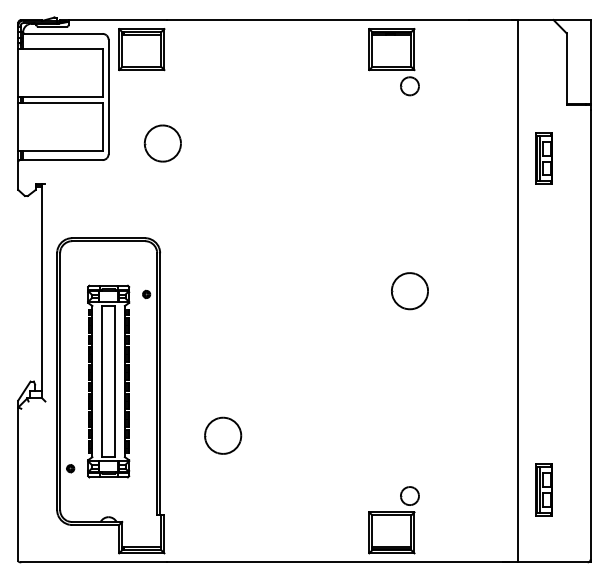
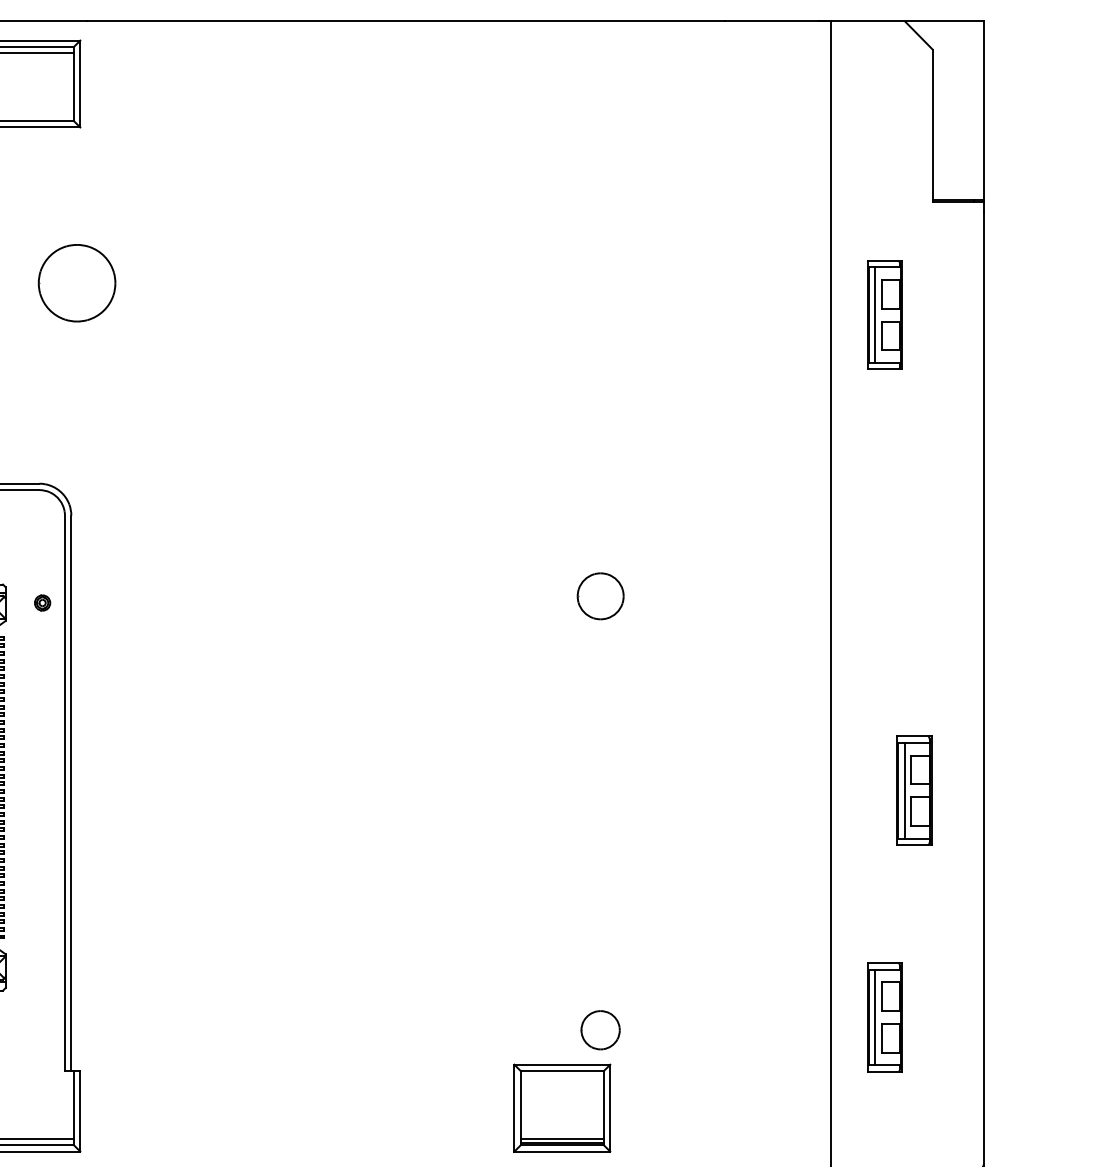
part: (393, 62) -> (565, 111), removed
part: (409, 291) -> (599, 596), size x0.6
part: (557, 382) -> (913, 789), added
part: (223, 435) -> (205, 901), removed

